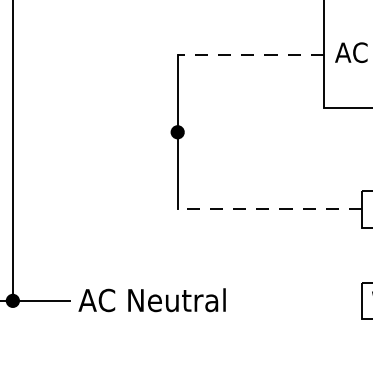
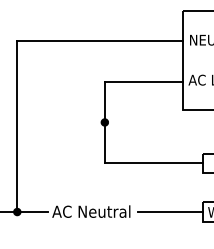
line: (250, 55) -> (143, 81), dashed -> solid
line: (269, 209) -> (153, 163), dashed -> solid
line: (301, 301) -> (170, 212), added

